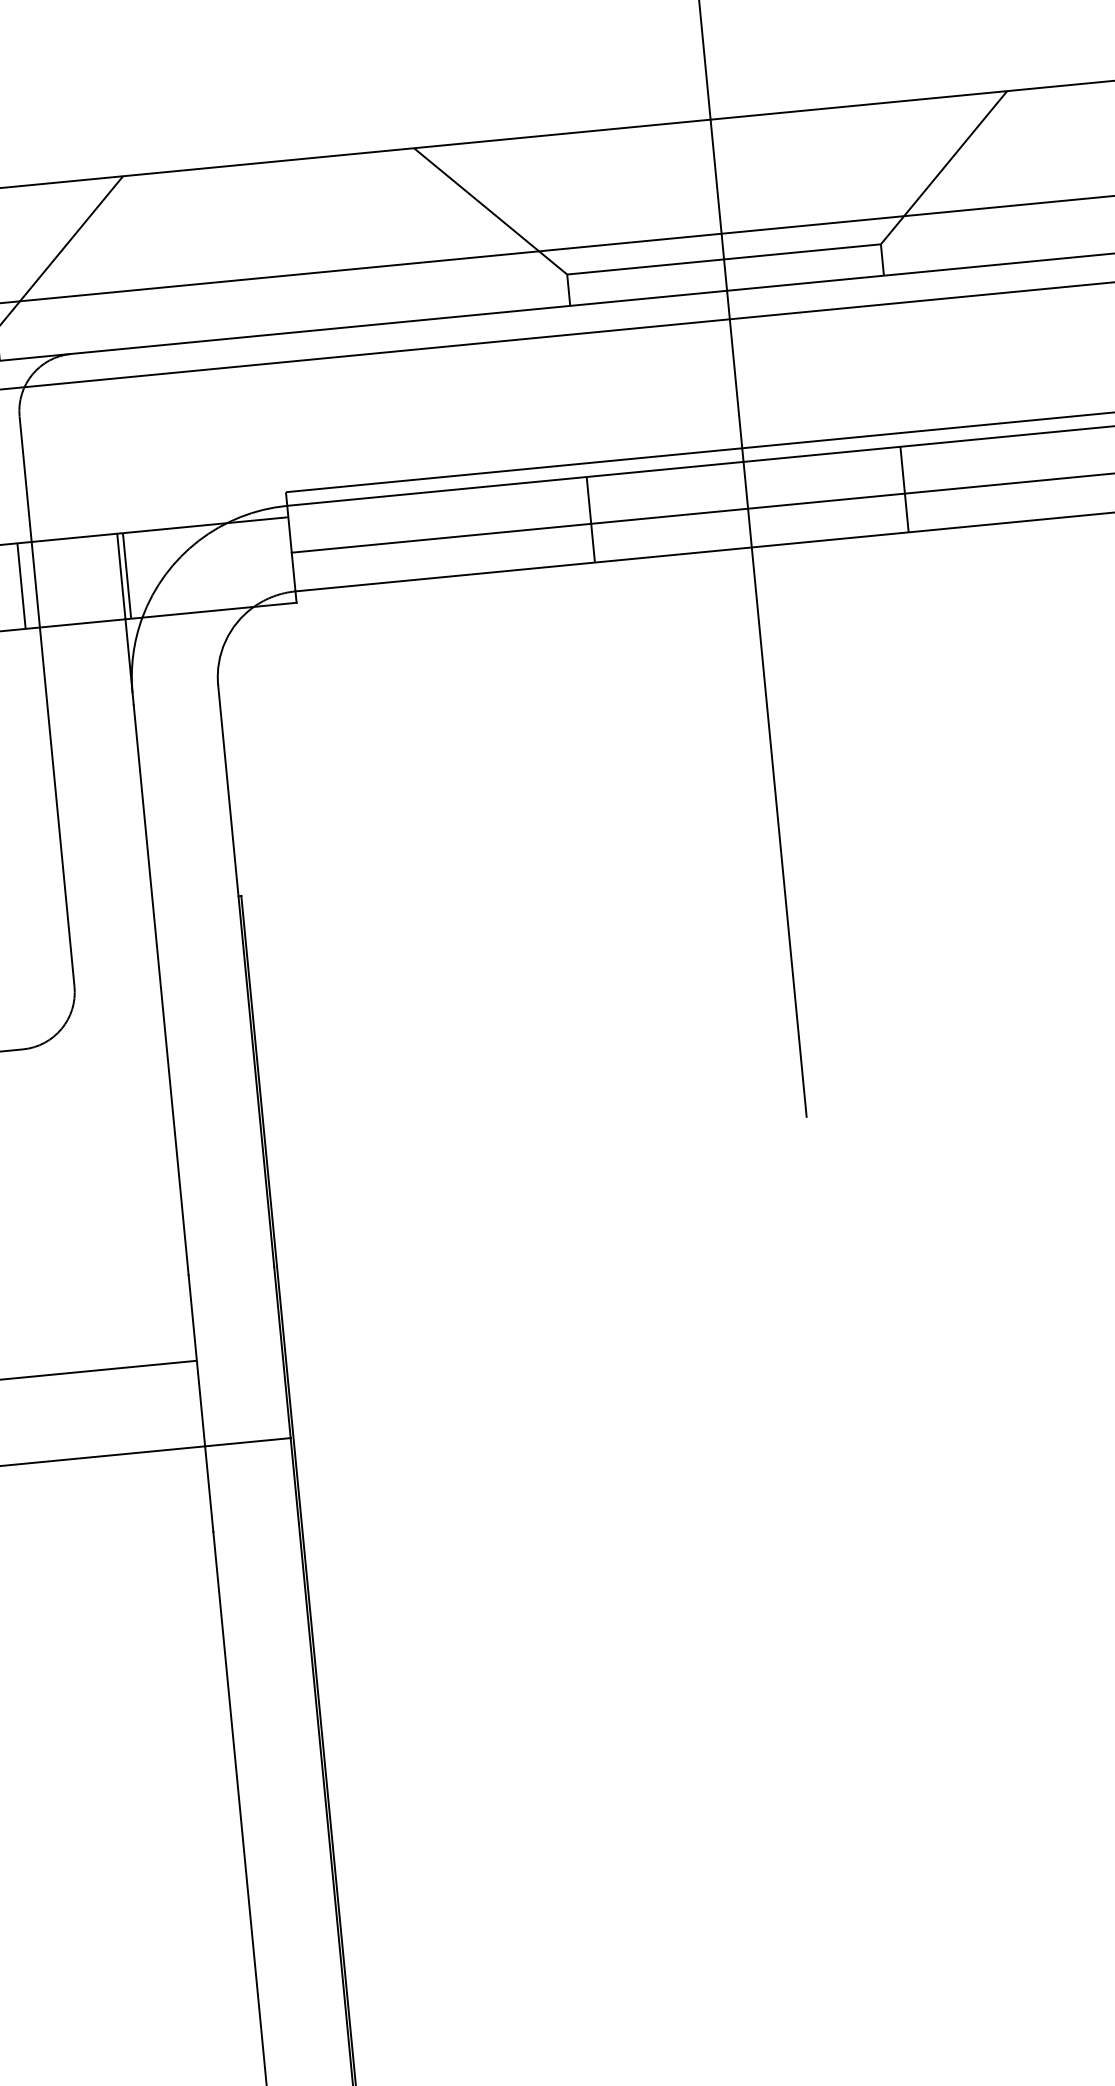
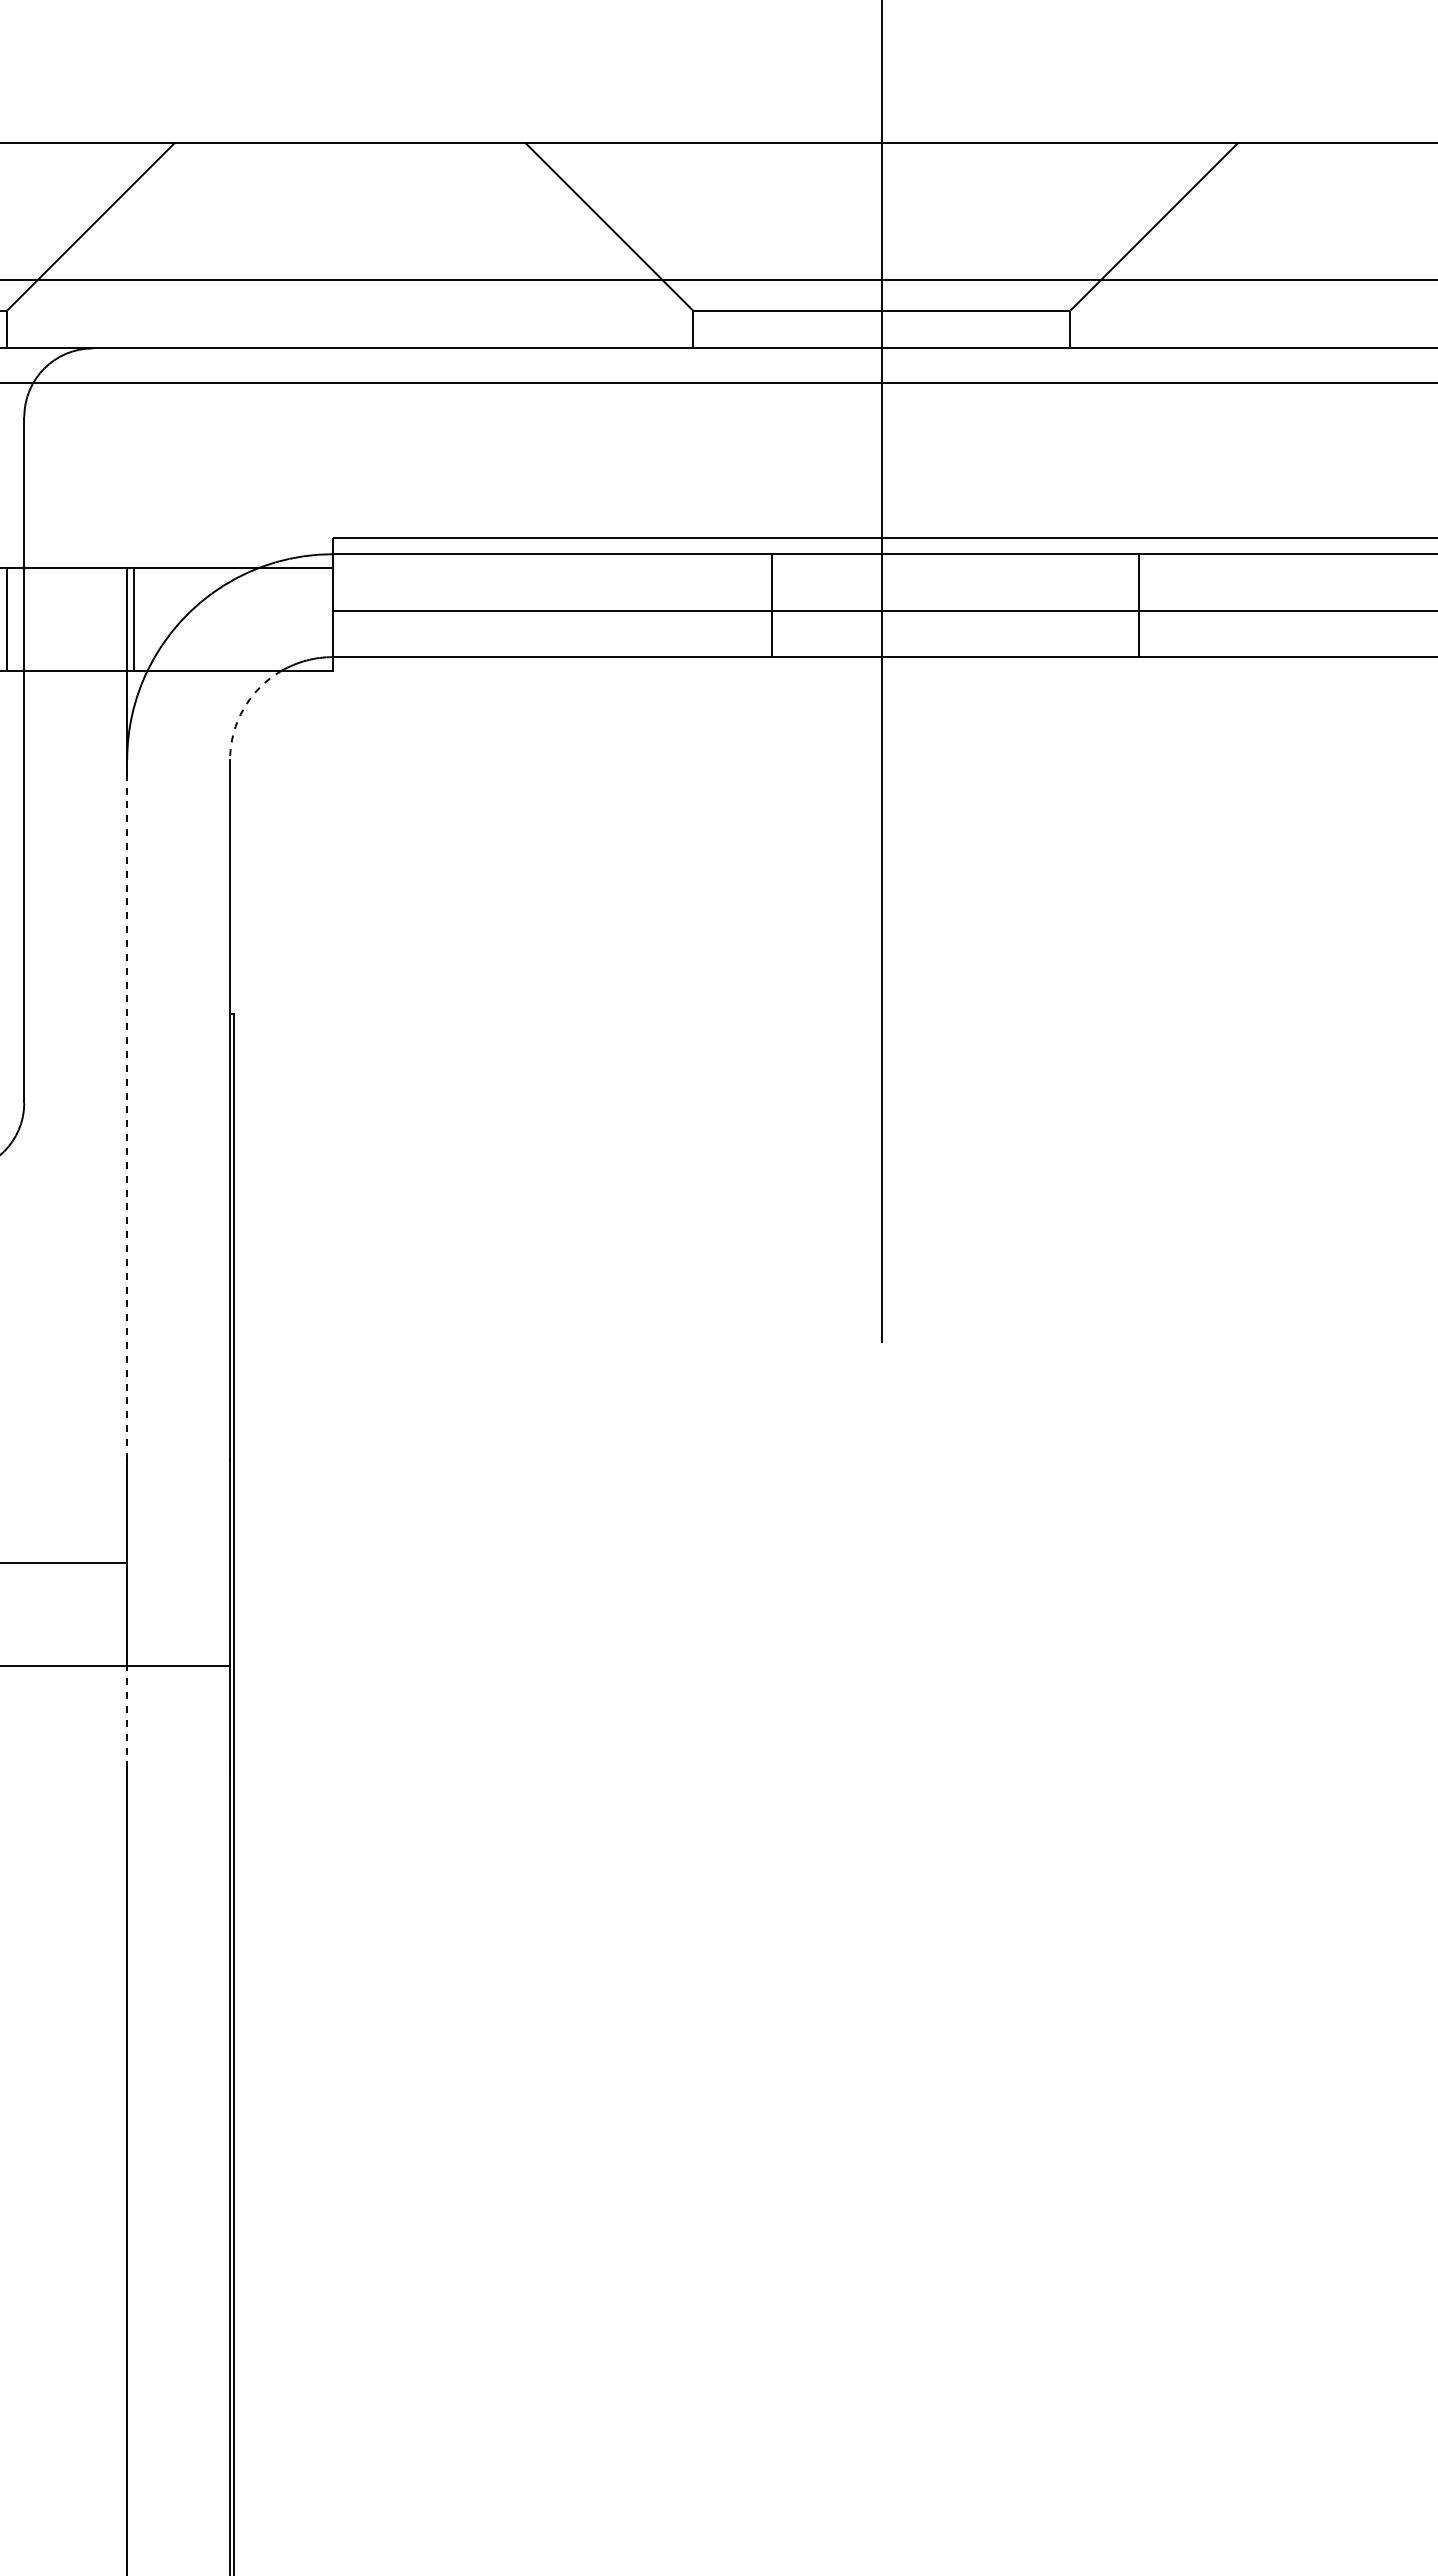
line: (904, 489) -> (1139, 605), moved
line: (591, 519) -> (772, 605), moved
arc: (225, 641) -> (243, 708), solid -> dashed
line: (161, 990) -> (127, 1117), solid -> dashed
line: (209, 1488) -> (127, 1716), solid -> dashed

